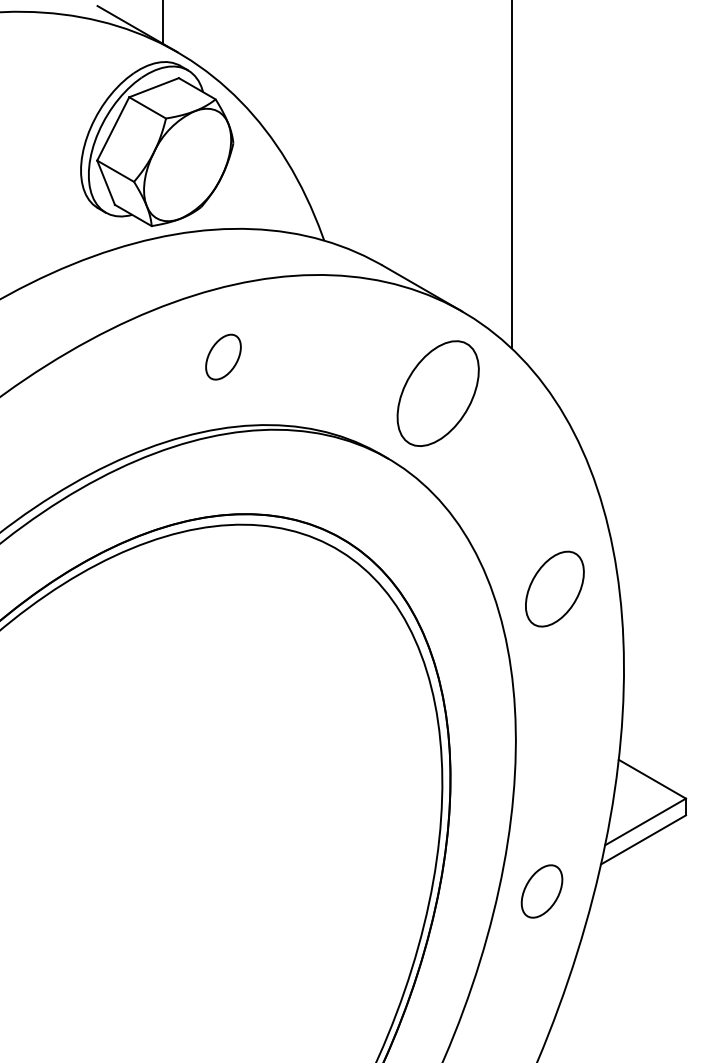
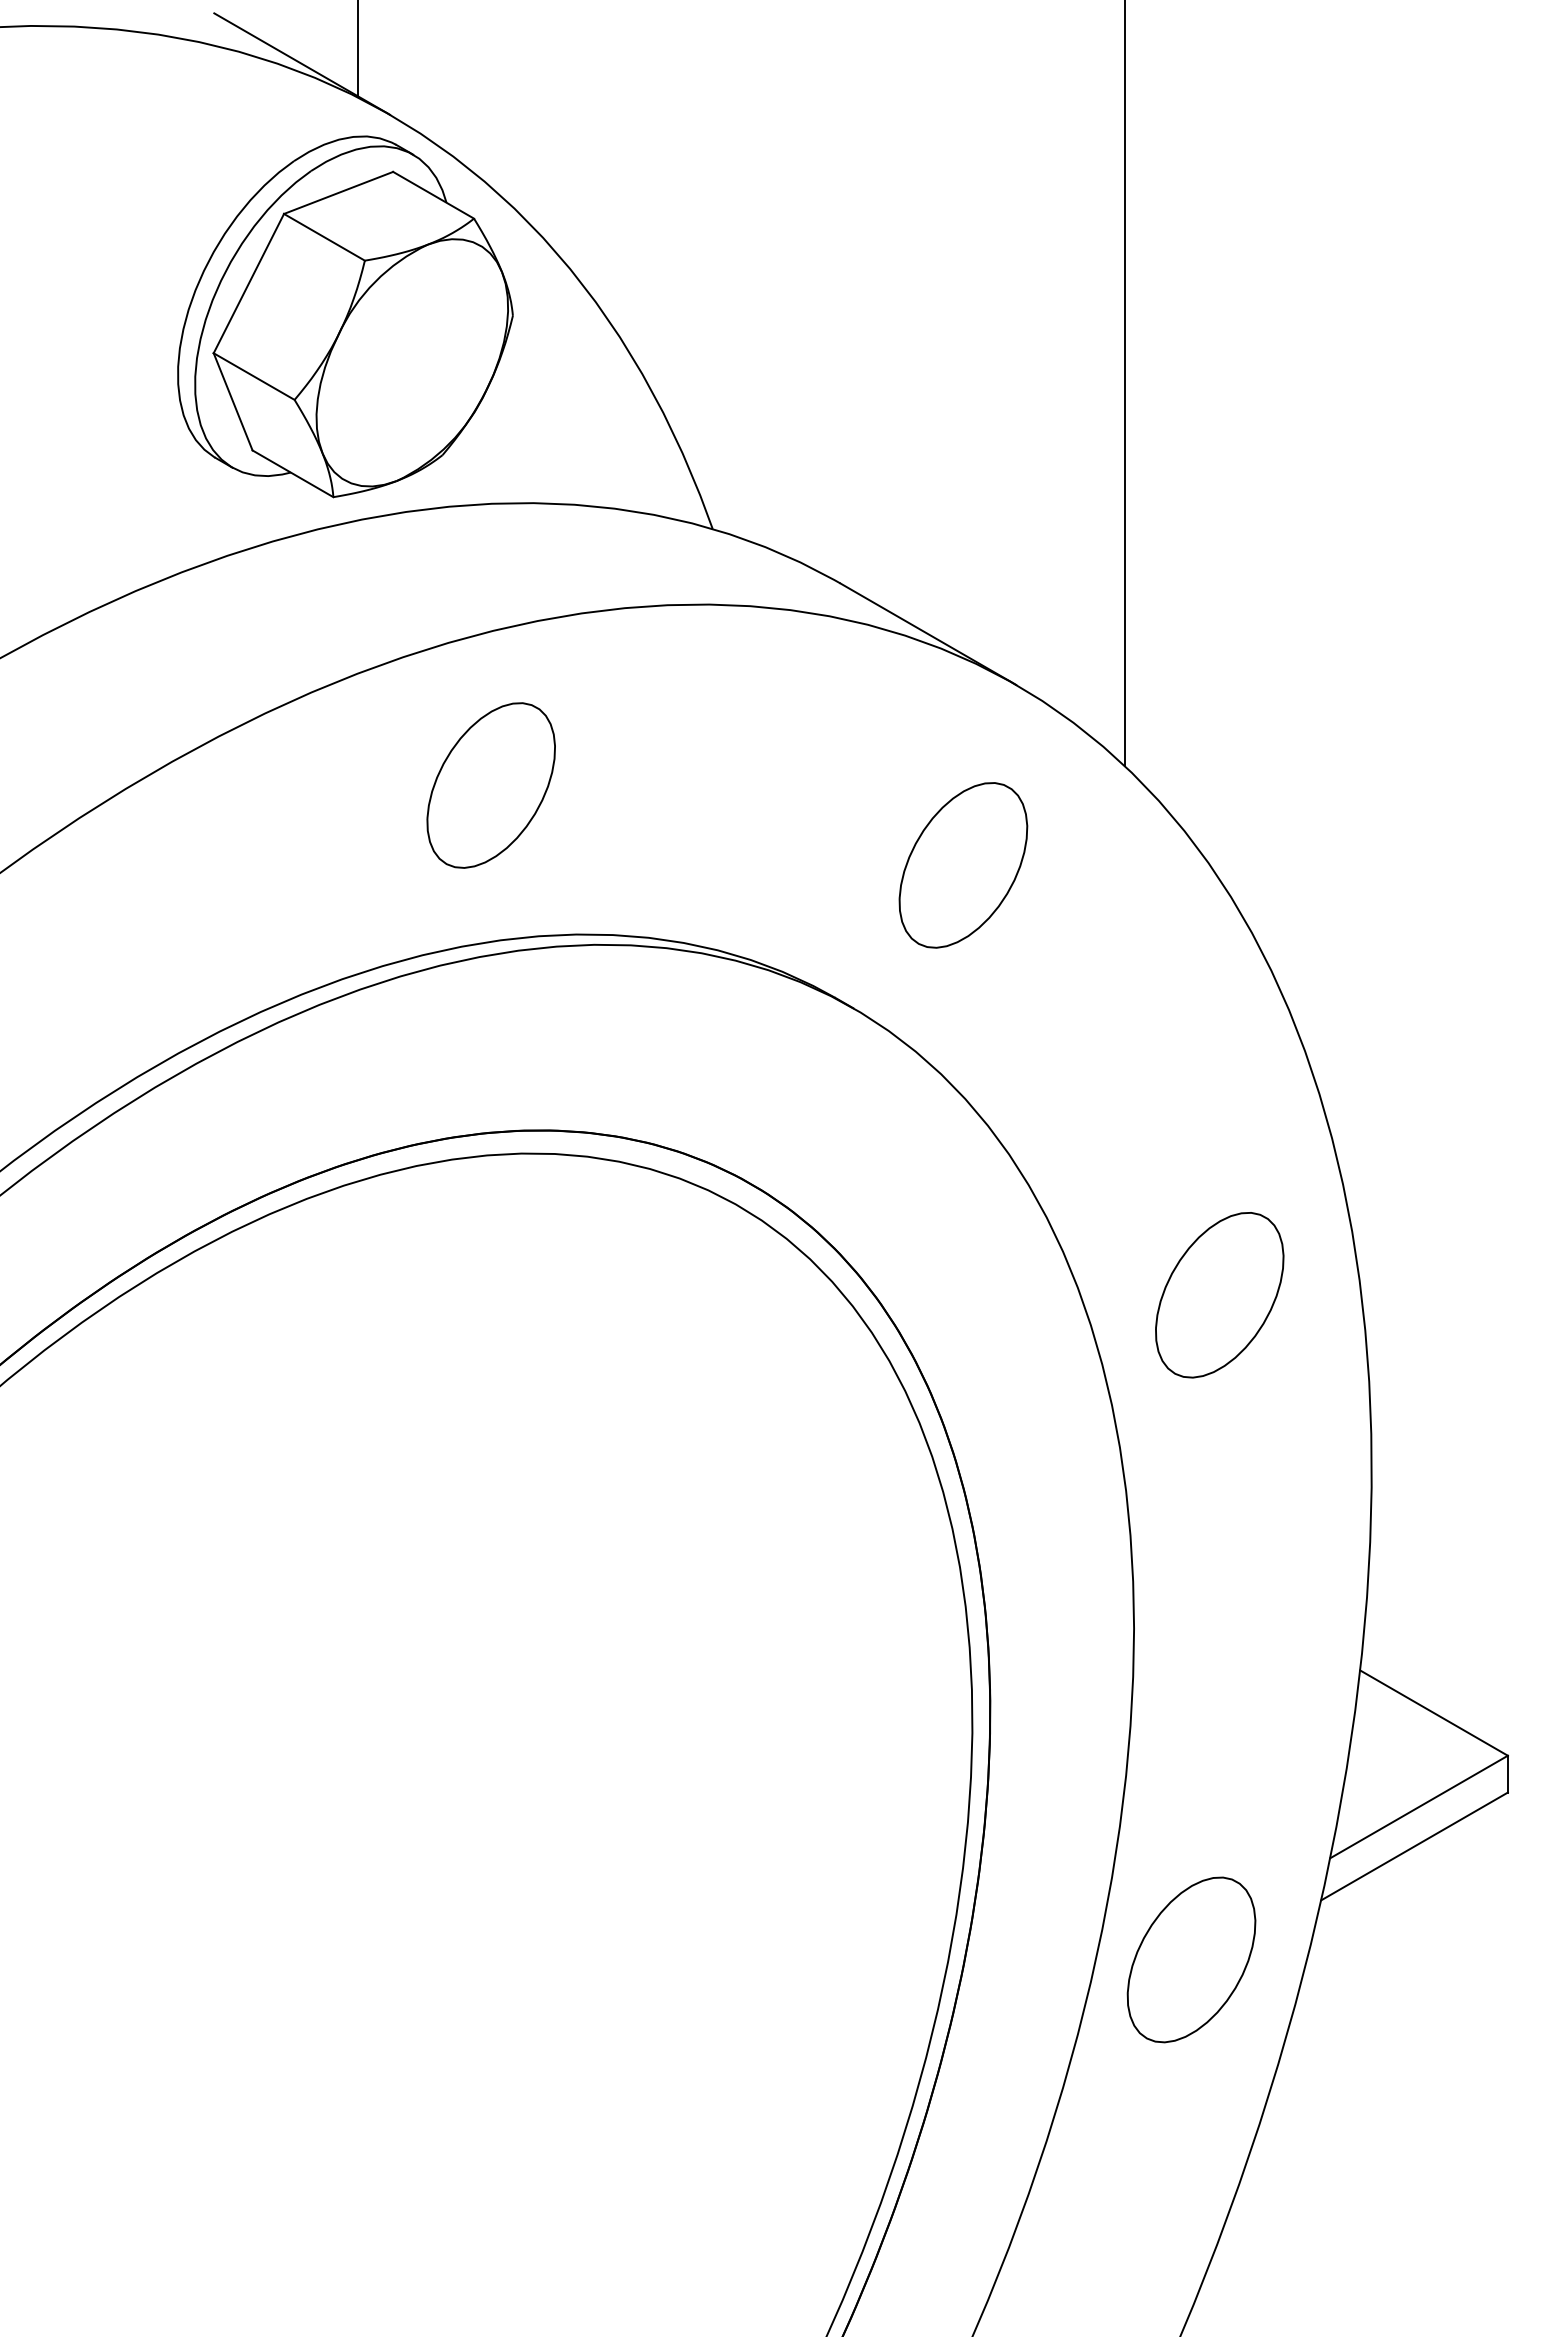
part: (223, 356) -> (491, 783), size x1.67
part: (438, 393) -> (963, 865), size x0.71
part: (541, 891) -> (1190, 1959), size x1.43

